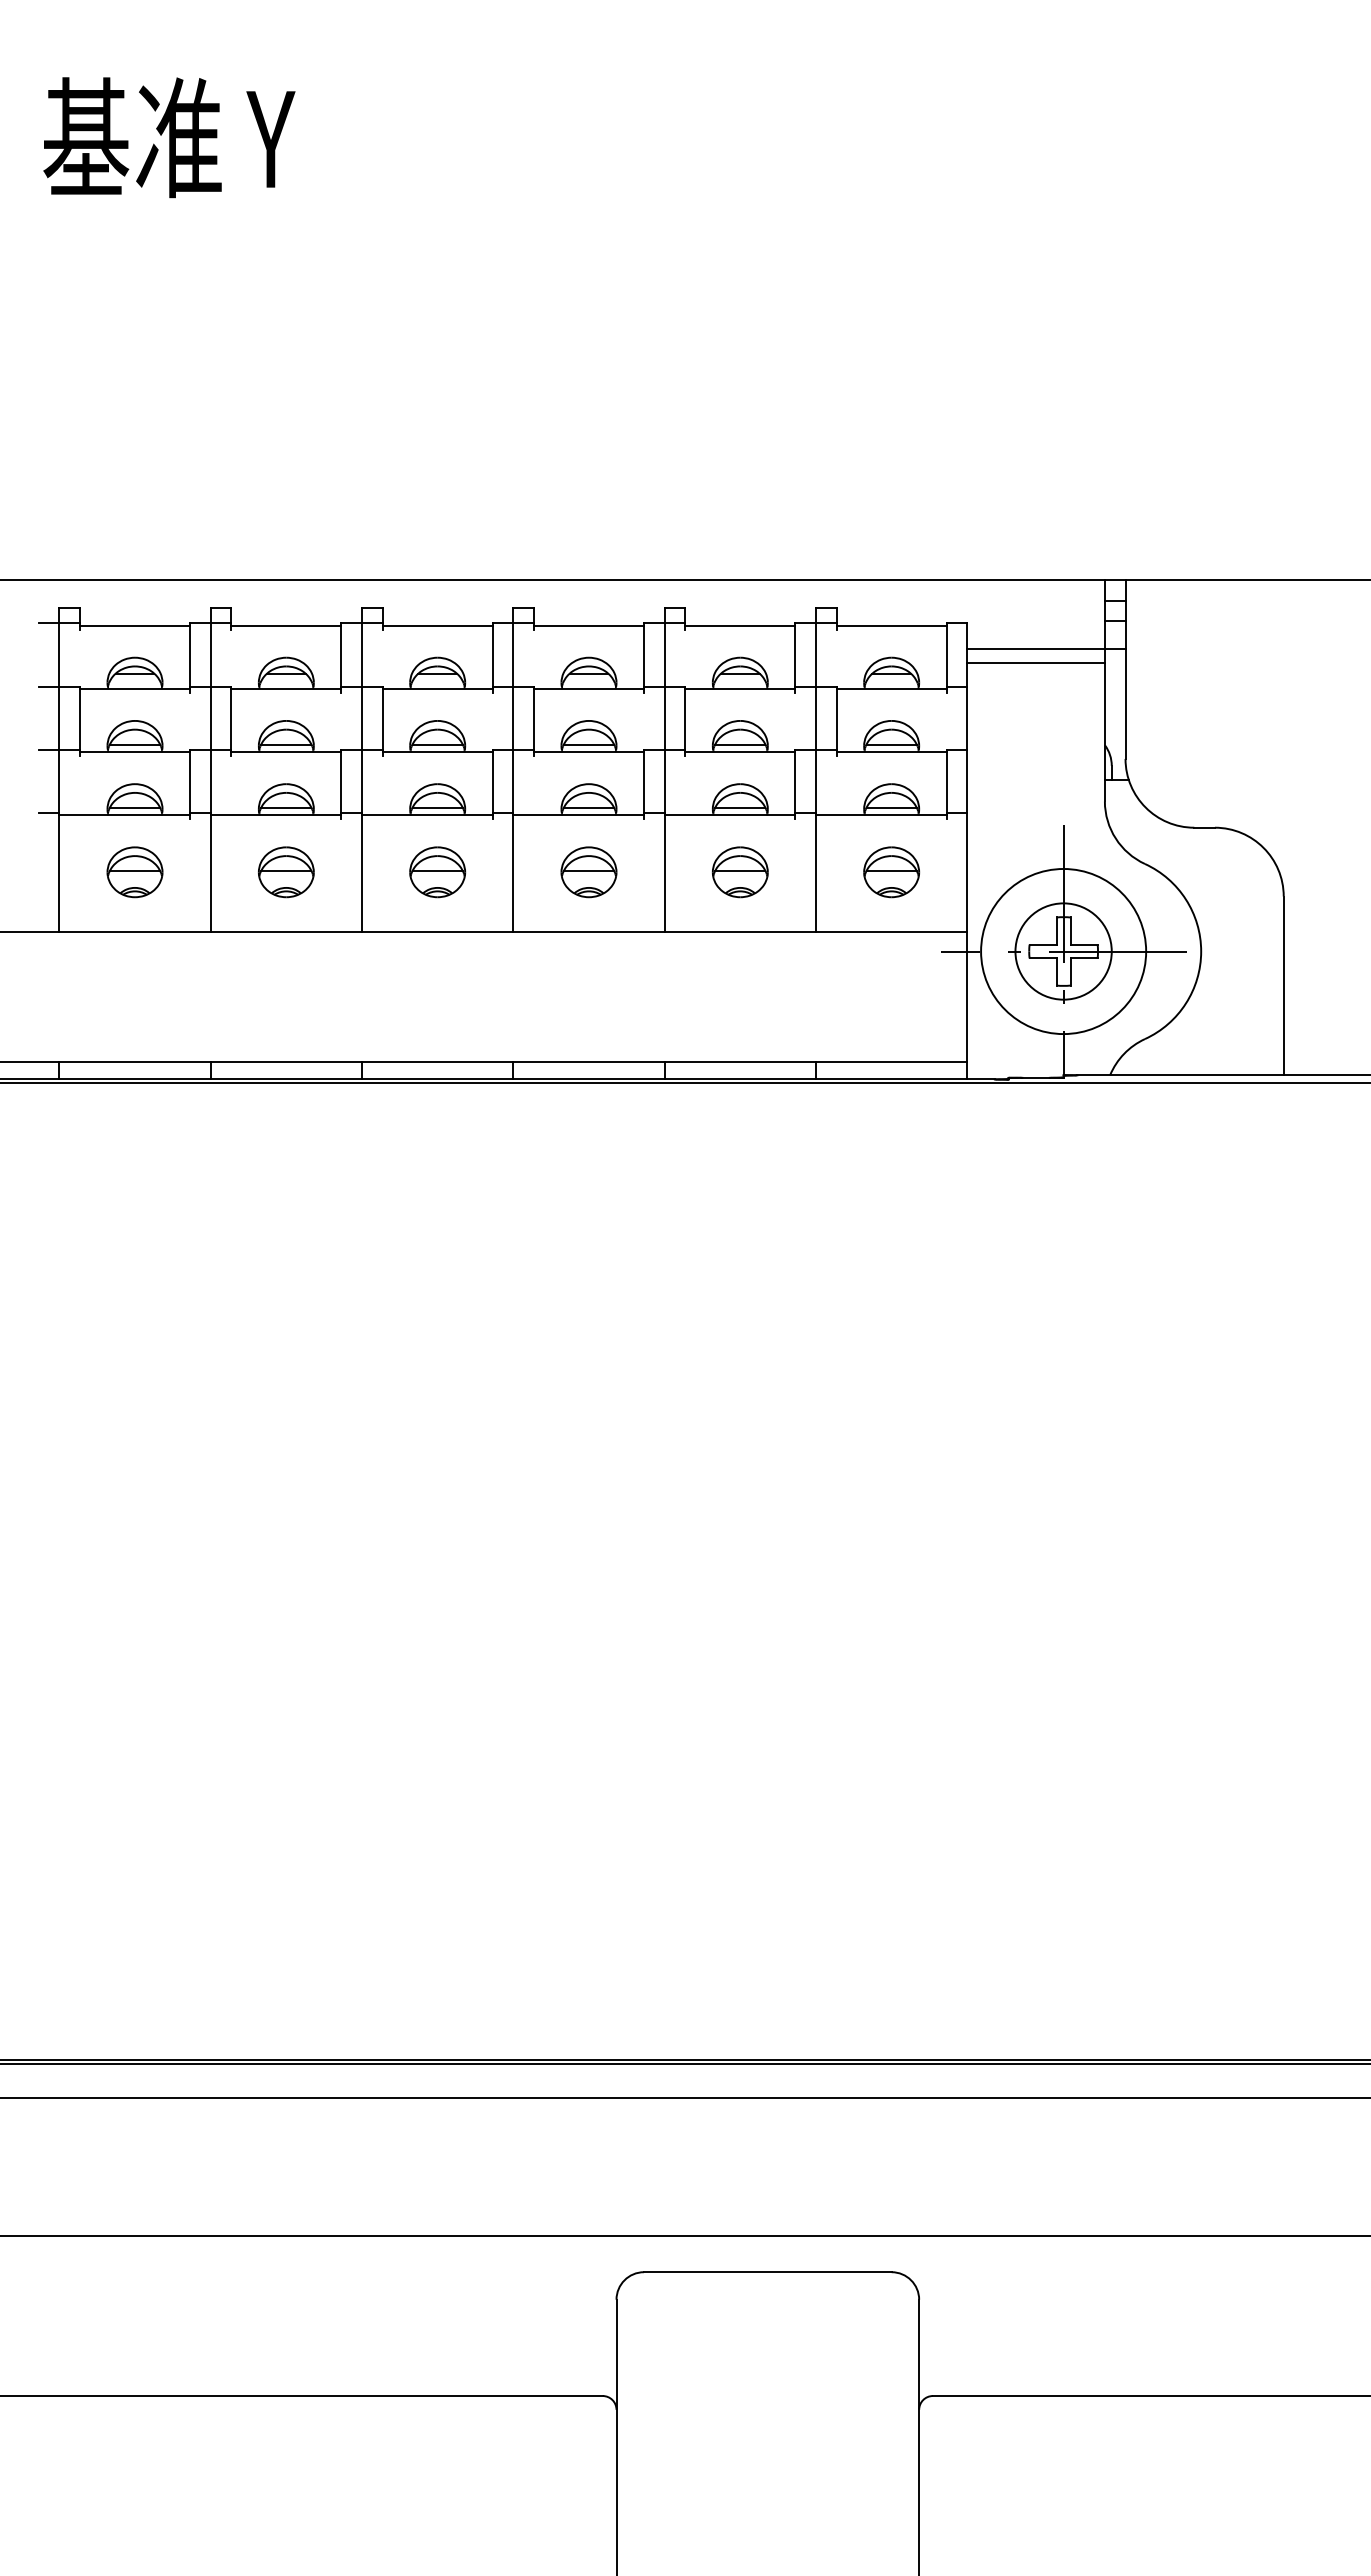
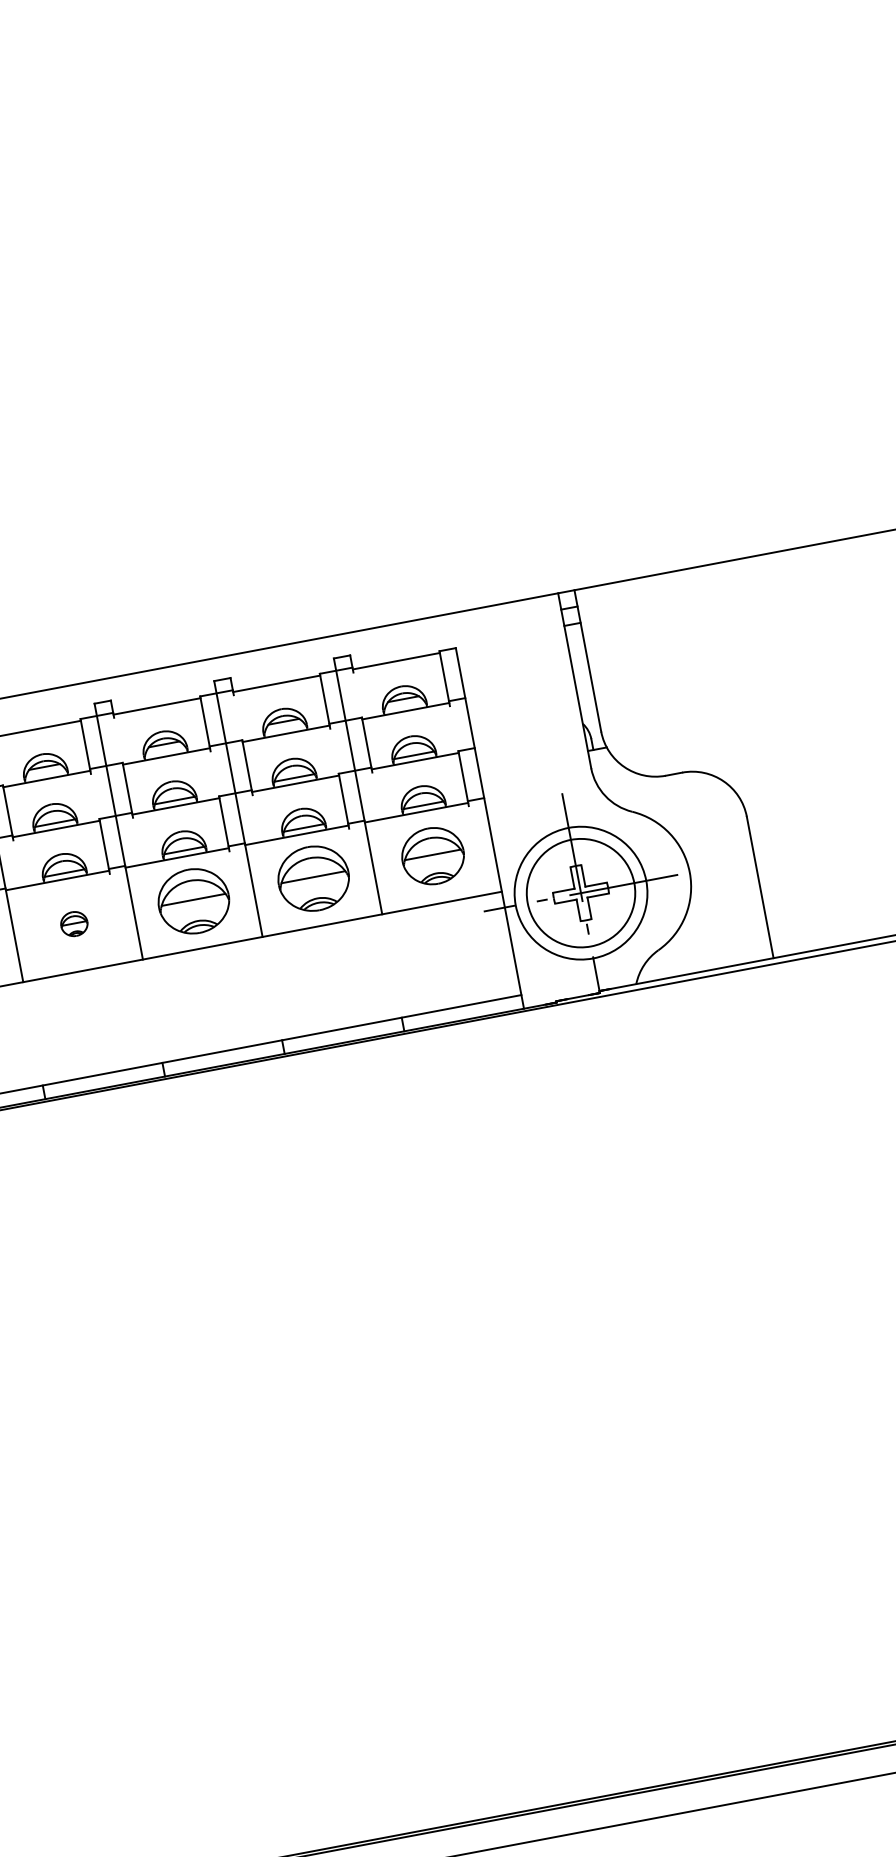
line: (1046, 648) -> (522, 656), removed
line: (1035, 662) -> (515, 668), removed
part: (437, 872) -> (74, 924), size x0.6
part: (588, 872) -> (193, 901), size x1.6
part: (739, 872) -> (312, 879), size x1.6
part: (891, 872) -> (433, 856), size x1.4
circle: (1063, 951) -> (580, 893), size x1.4

